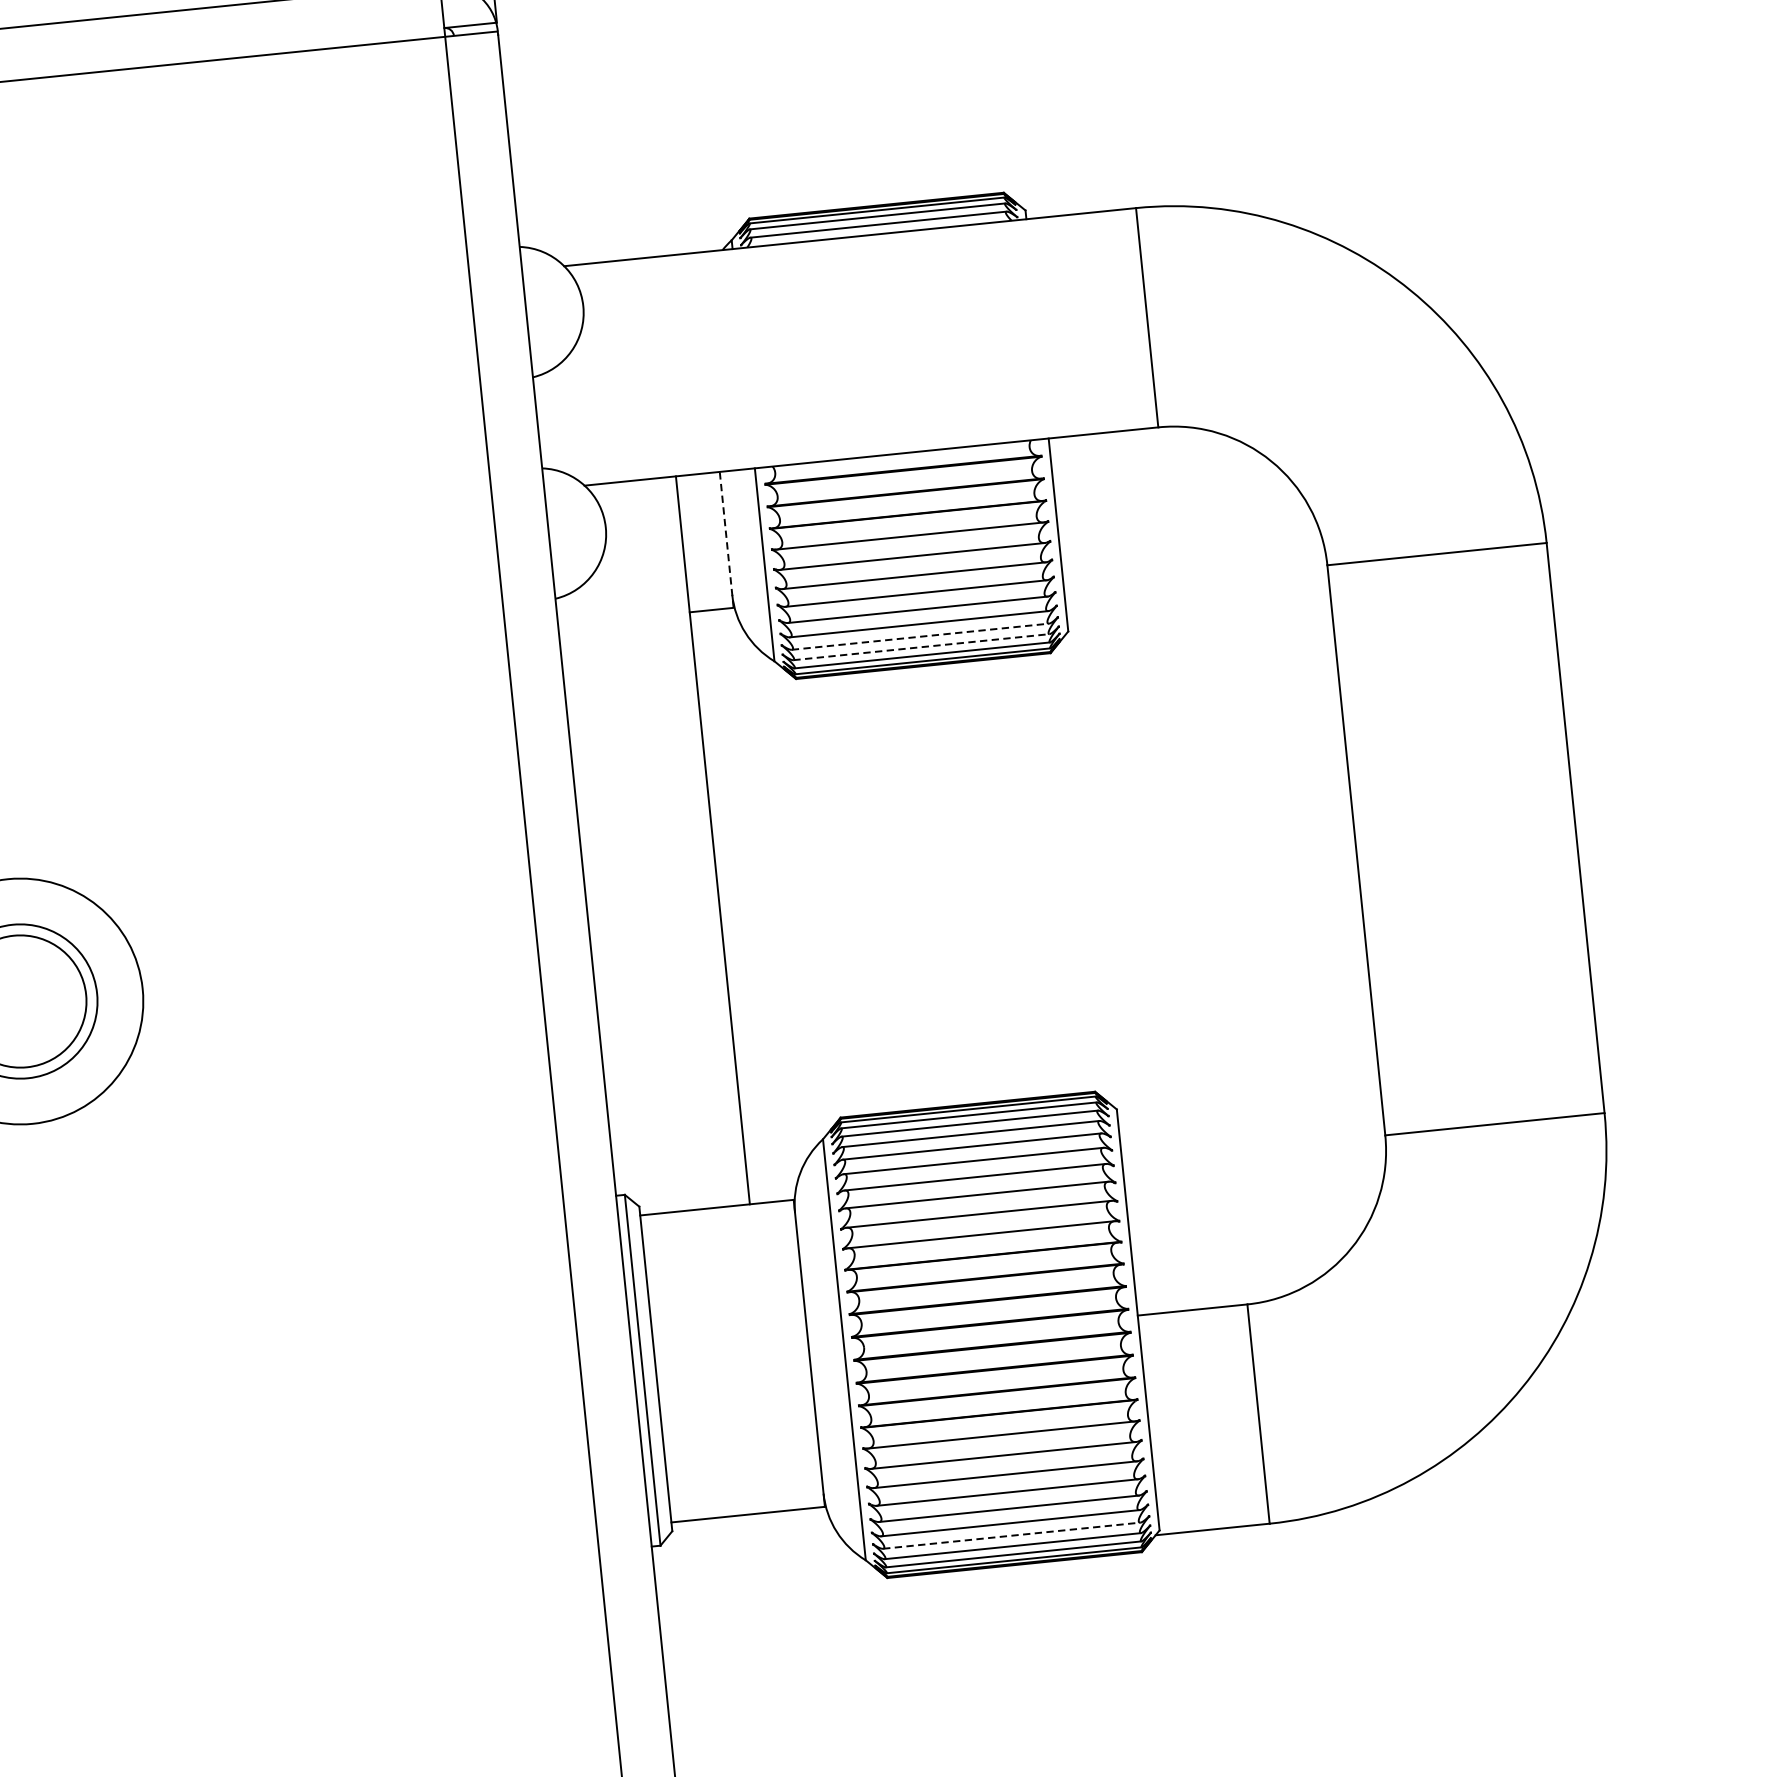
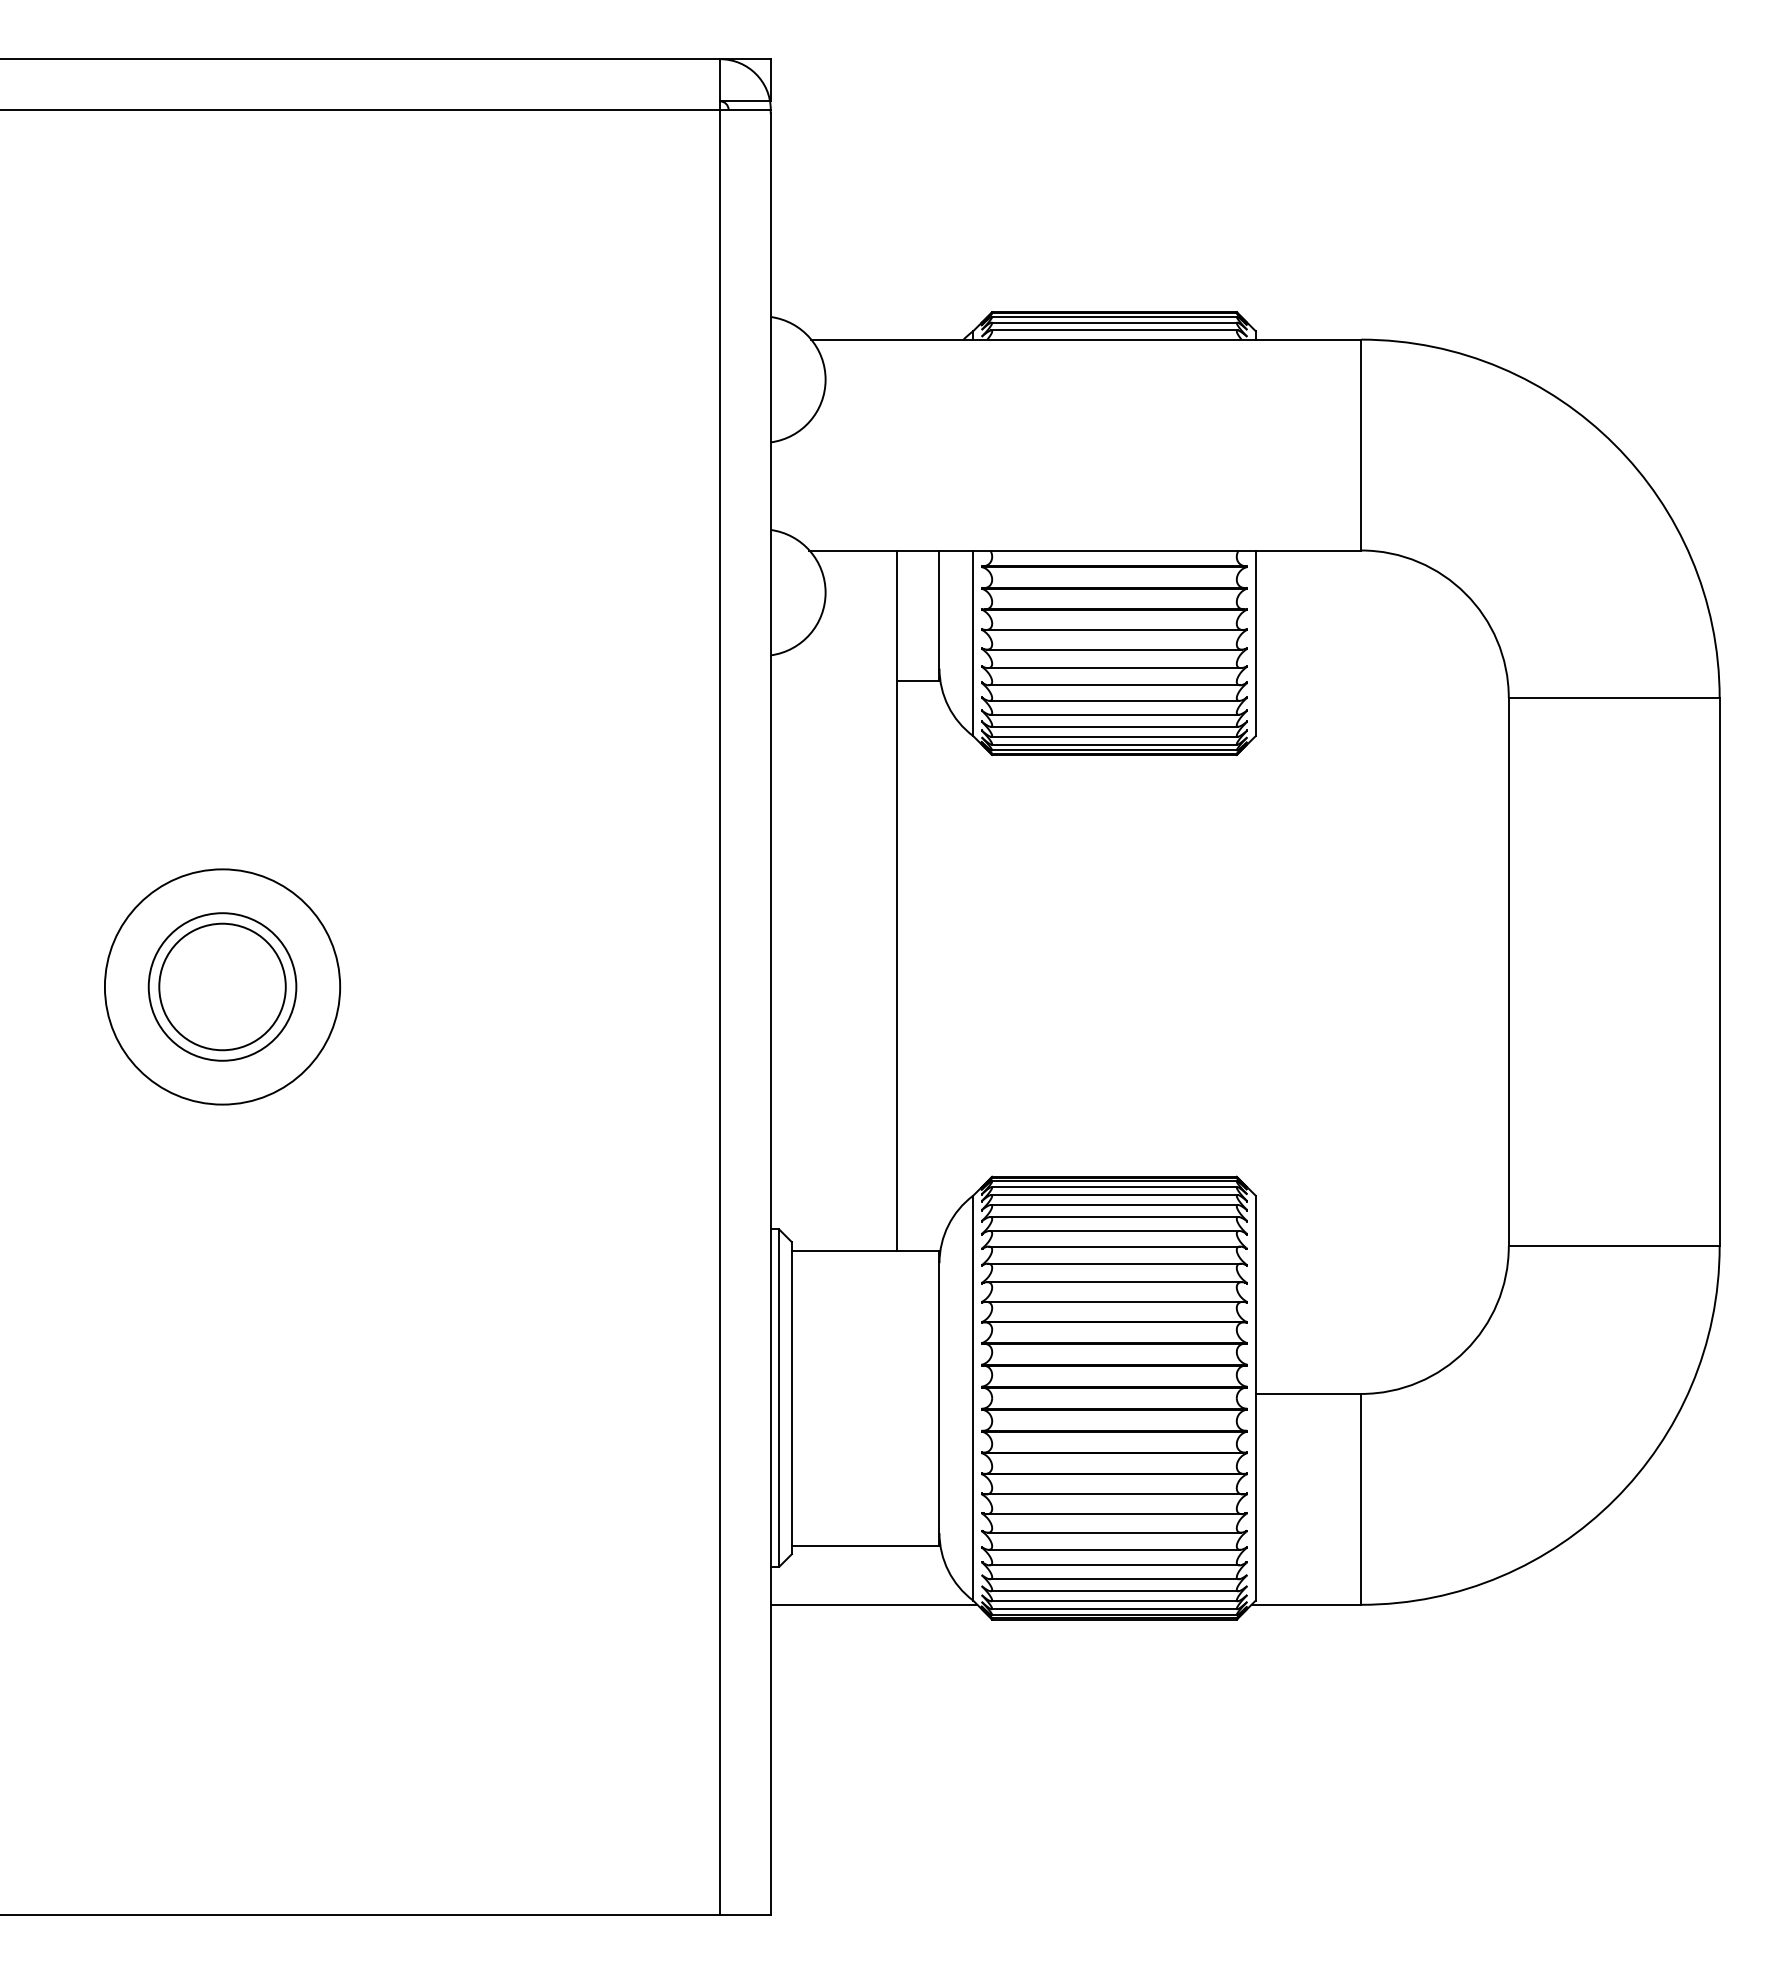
line: (726, 539) -> (939, 615), dashed -> solid
line: (920, 636) -> (1114, 726), dashed -> solid
line: (922, 646) -> (1115, 736), dashed -> solid
line: (1011, 1535) -> (1114, 1591), dashed -> solid
line: (762, 1574) -> (873, 1604), added

